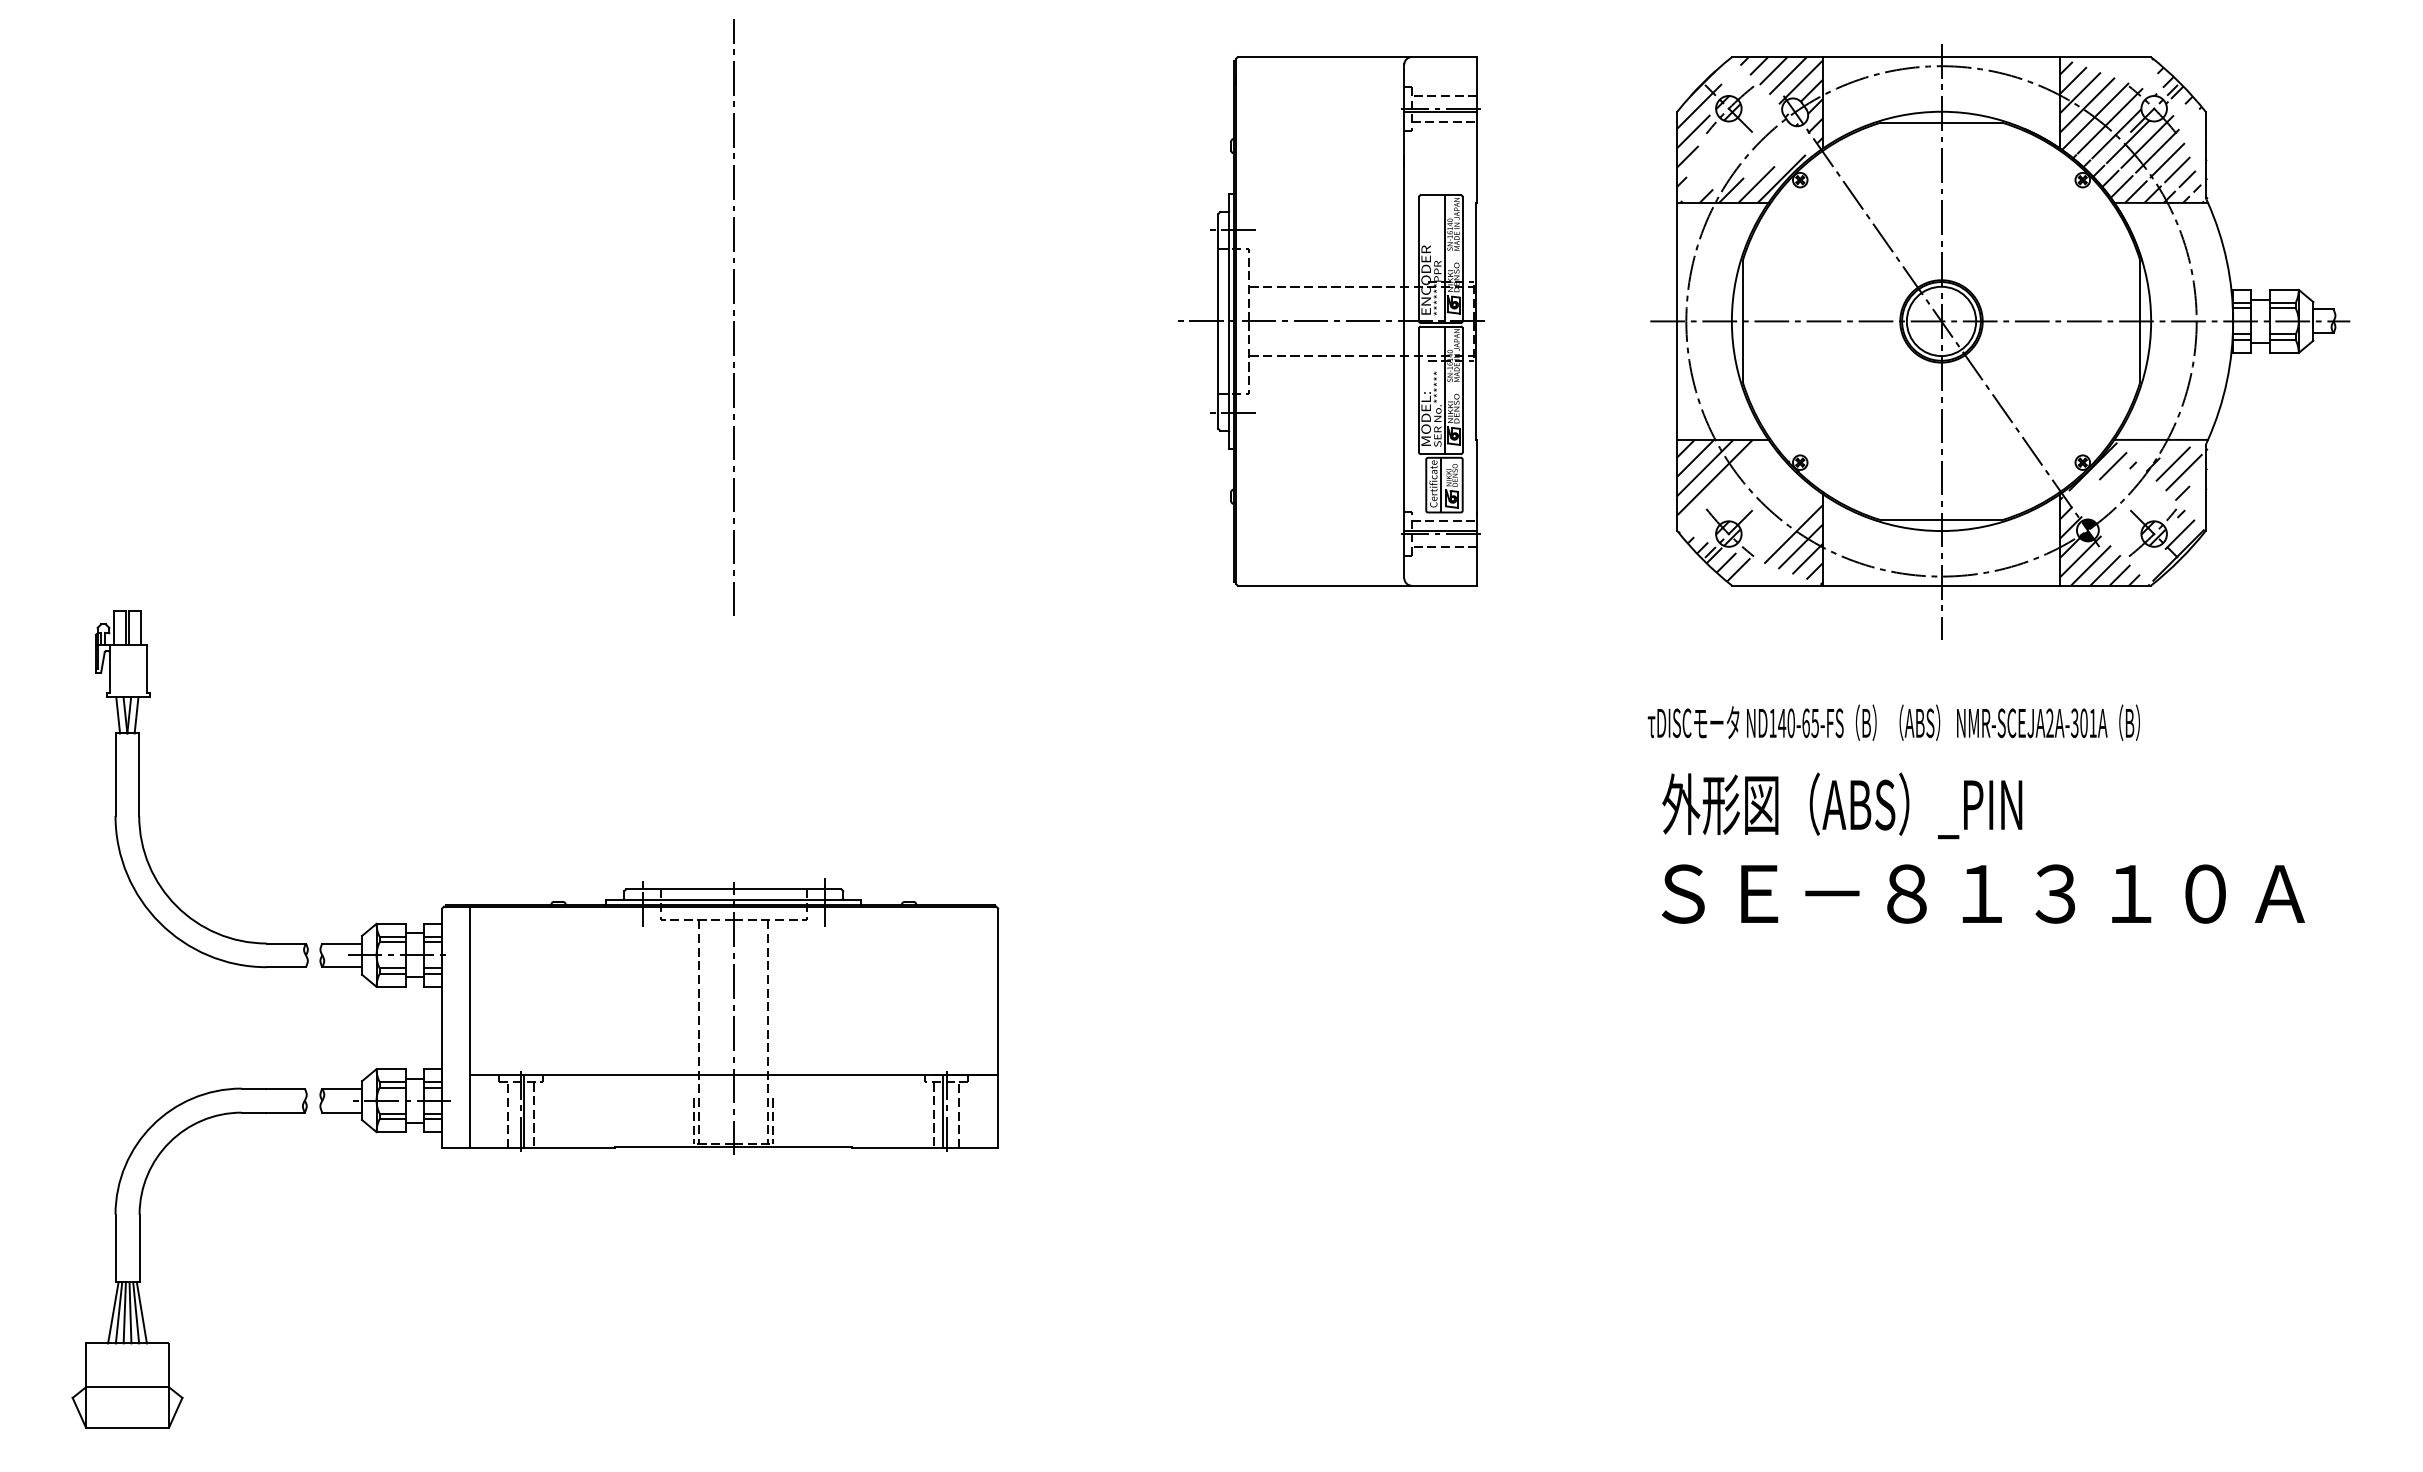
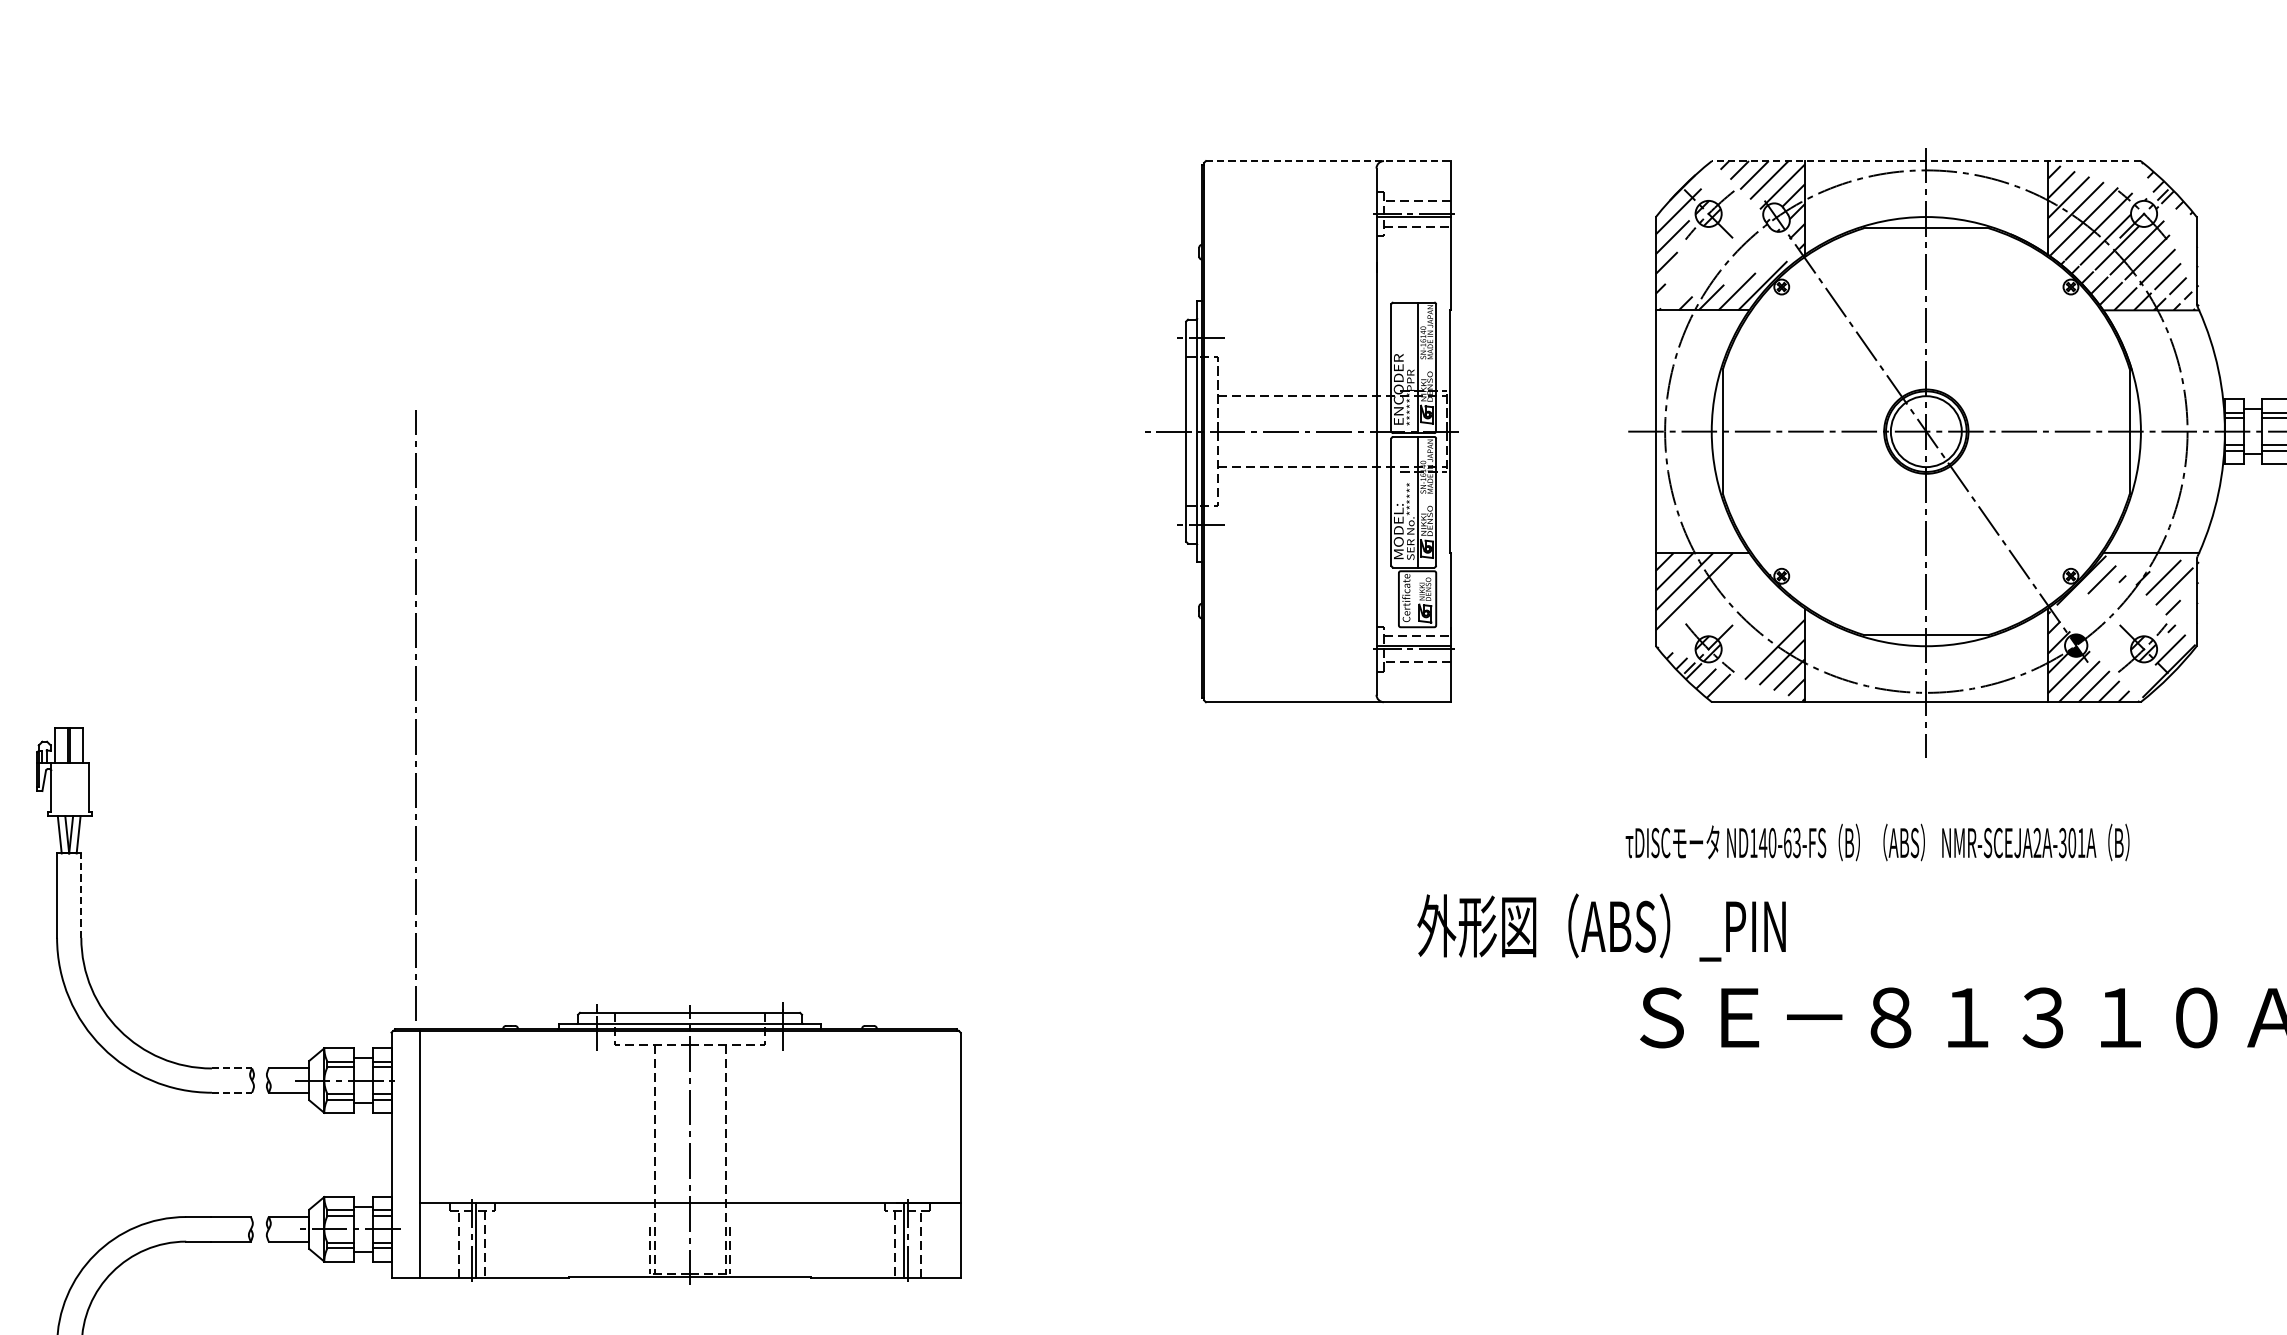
line: (1357, 57) -> (1328, 161), solid -> dashed
line: (1941, 57) -> (1926, 161), solid -> dashed
line: (733, 315) -> (415, 713), moved
line: (1440, 484) -> (1413, 598), removed
text: (1814, 722) -> (1796, 842), ND140-65-FS -> ND140-63-FS
line: (139, 774) -> (81, 895), solid -> dashed
text: (1842, 805) -> (1601, 927), moved
line: (286, 943) -> (232, 1068), solid -> dashed
line: (286, 967) -> (232, 1093), solid -> dashed

